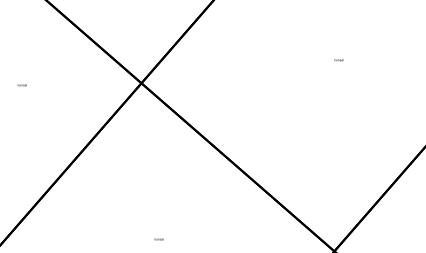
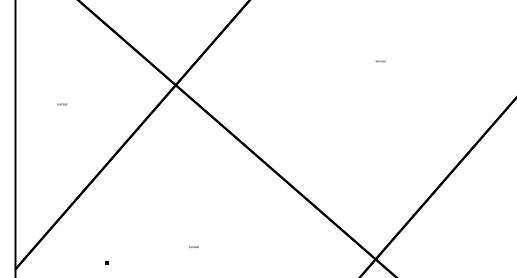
text: (22, 85) -> (62, 104), moved

